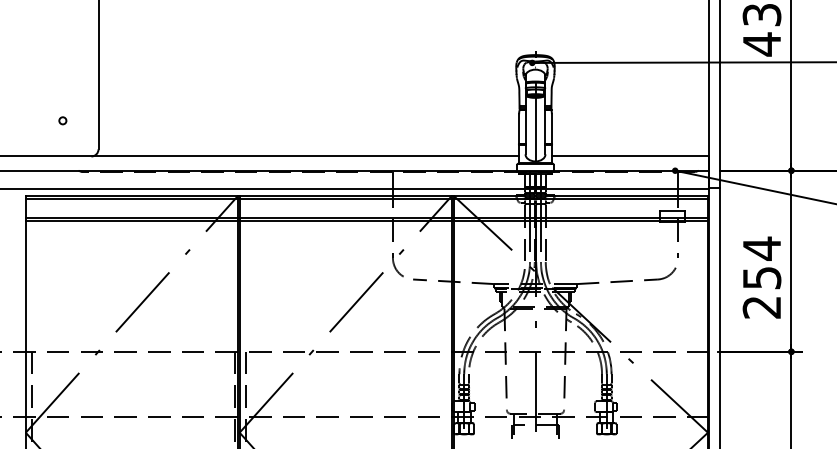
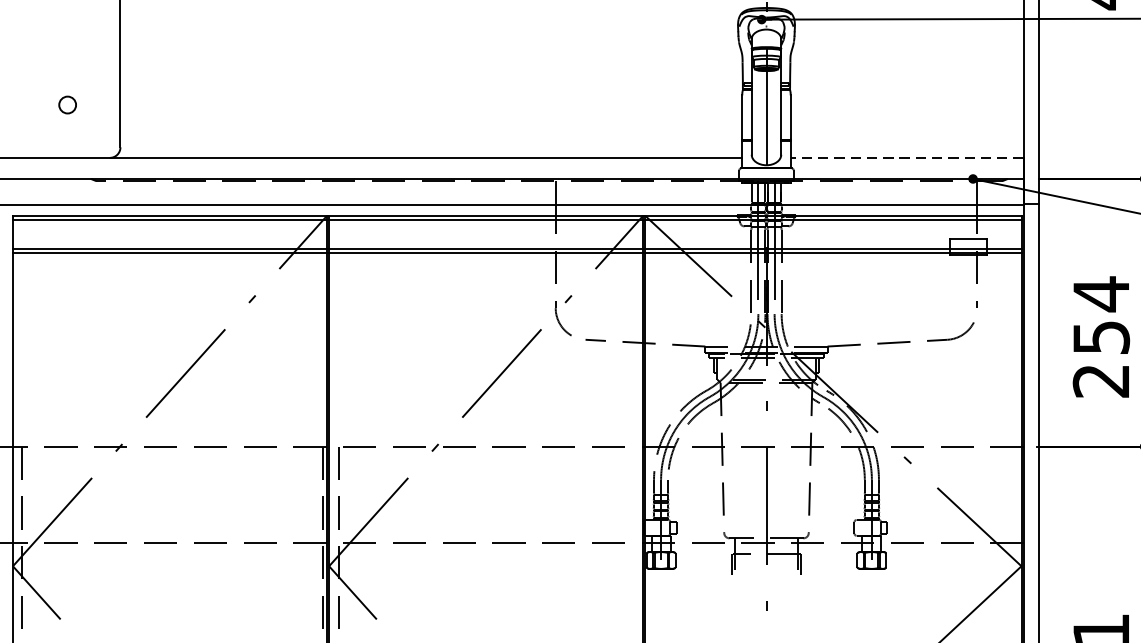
circle: (62, 120) -> (67, 104), size x1.6
line: (630, 156) -> (906, 157), solid -> dashed

